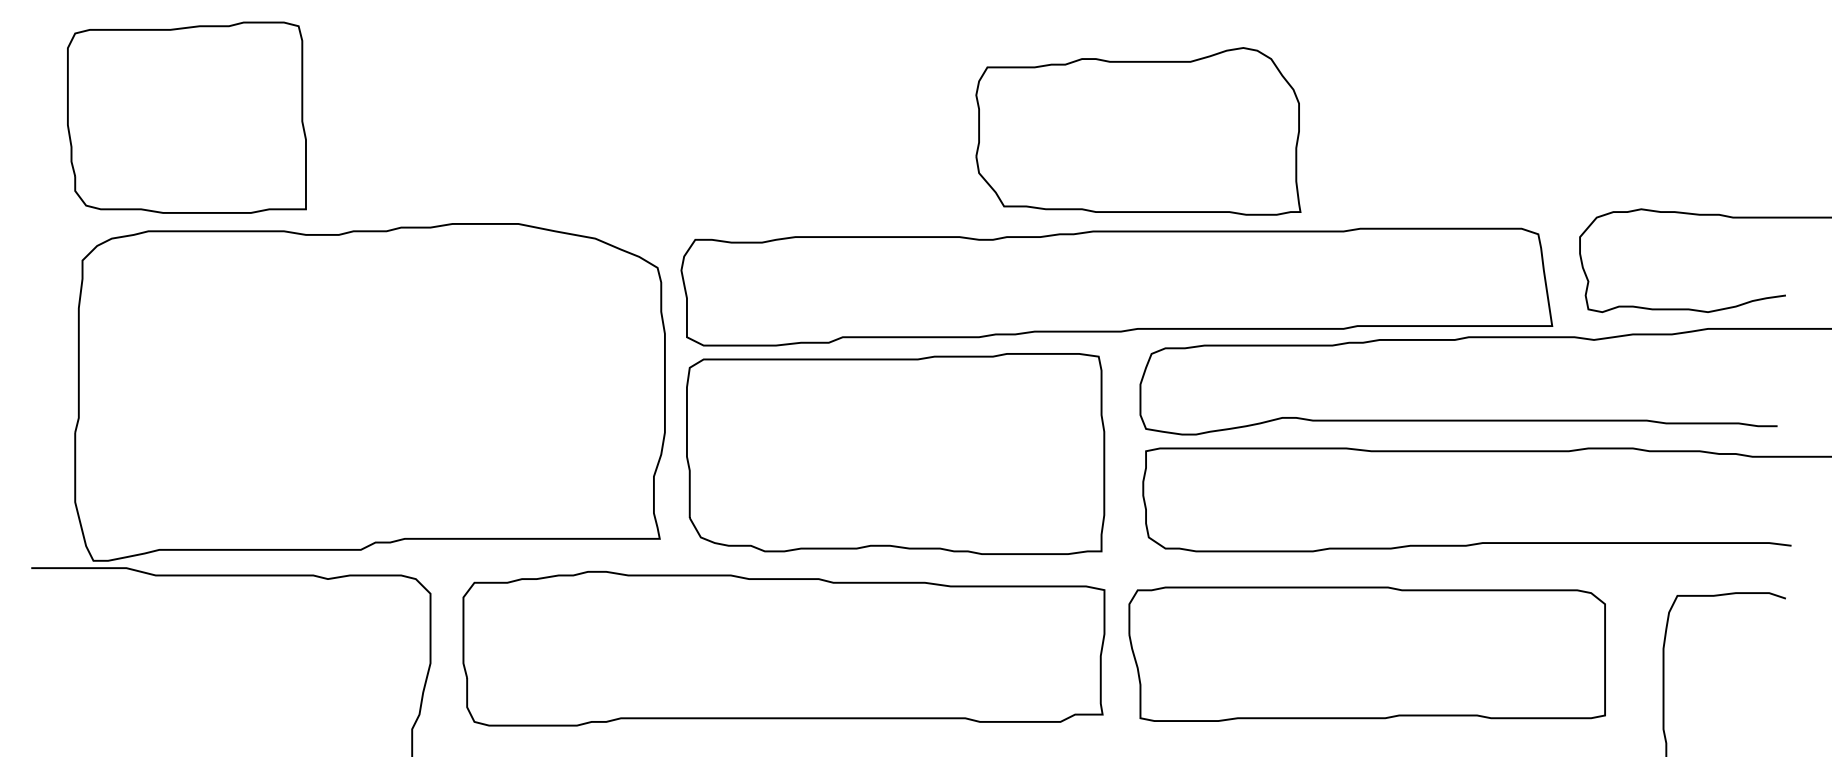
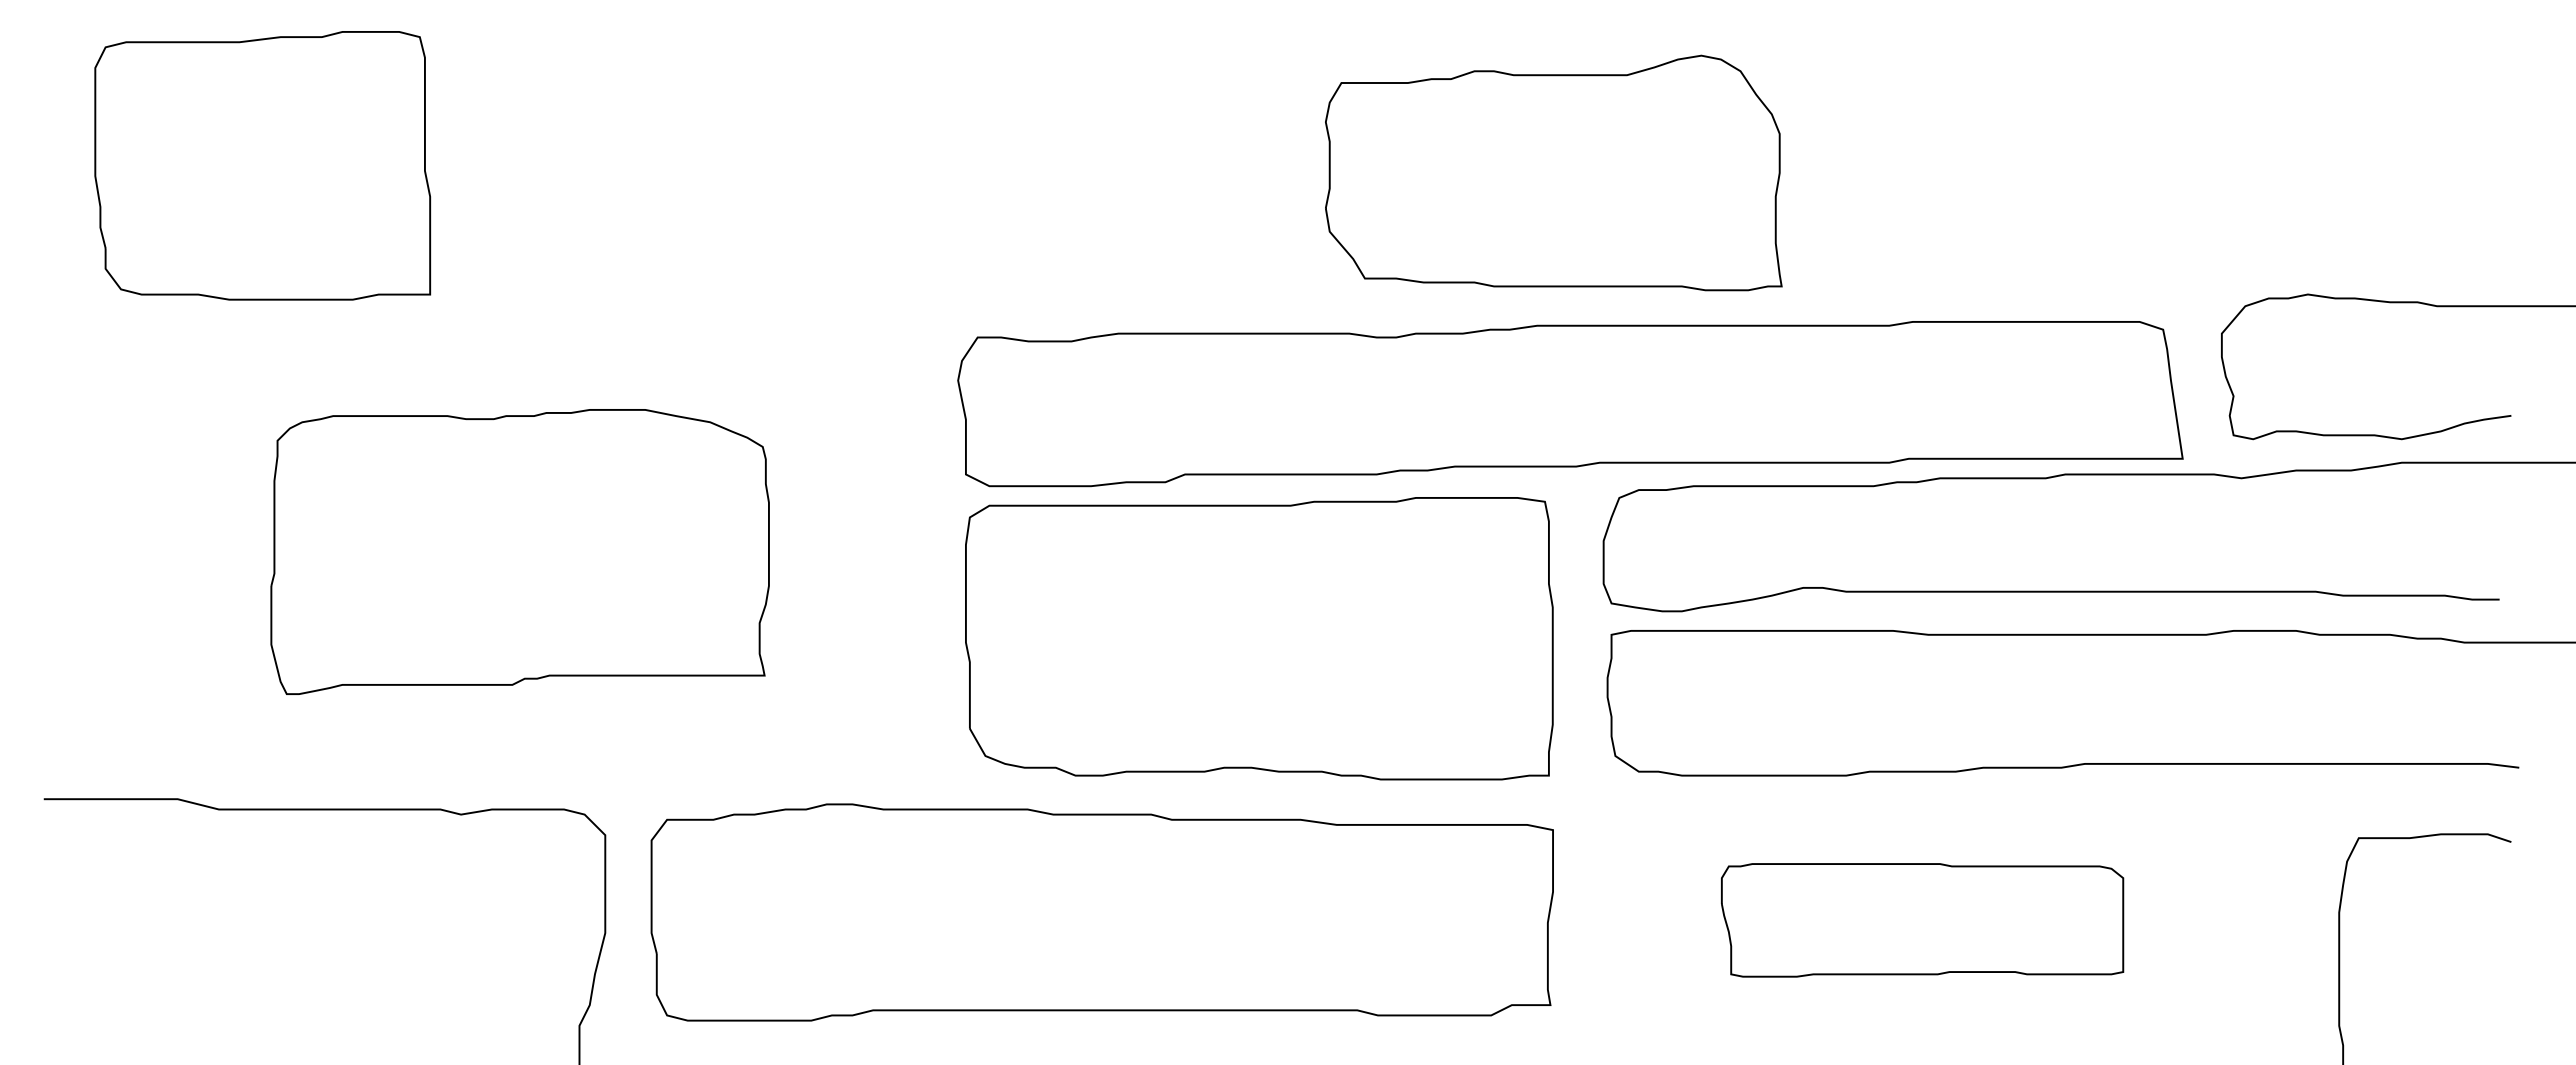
part: (1138, 131) -> (1553, 172), moved
part: (369, 392) -> (519, 551), size x0.6
part: (1367, 654) -> (1922, 920), size x0.6

